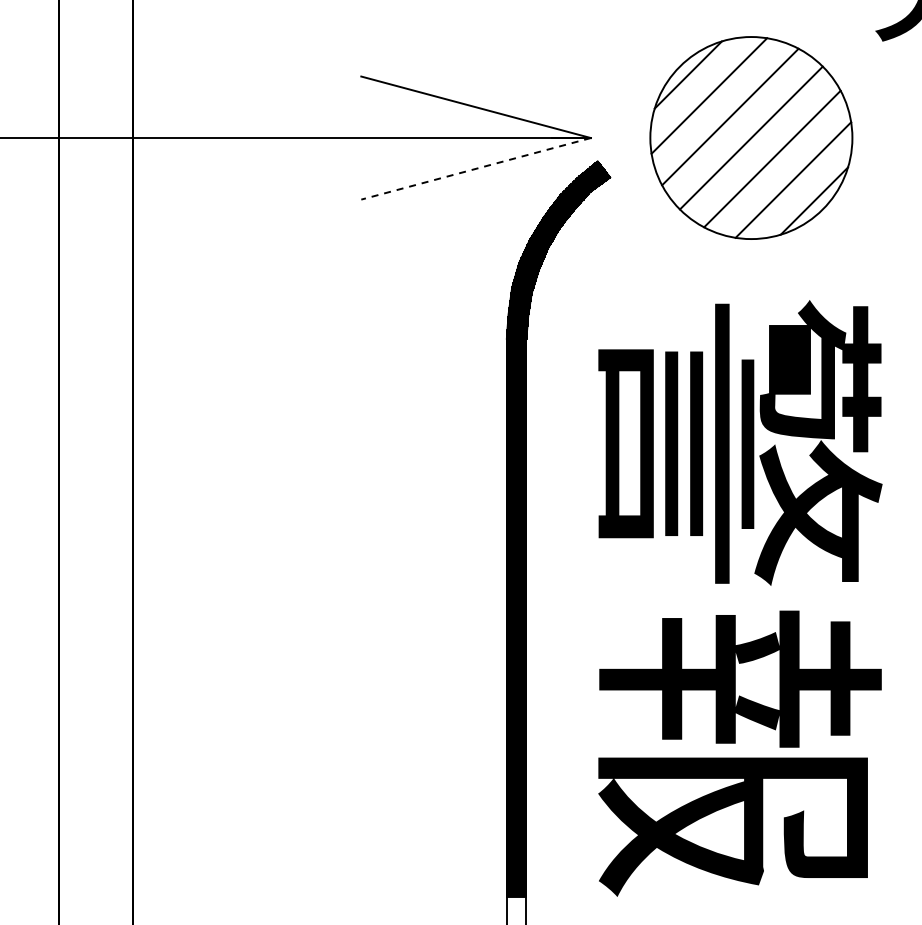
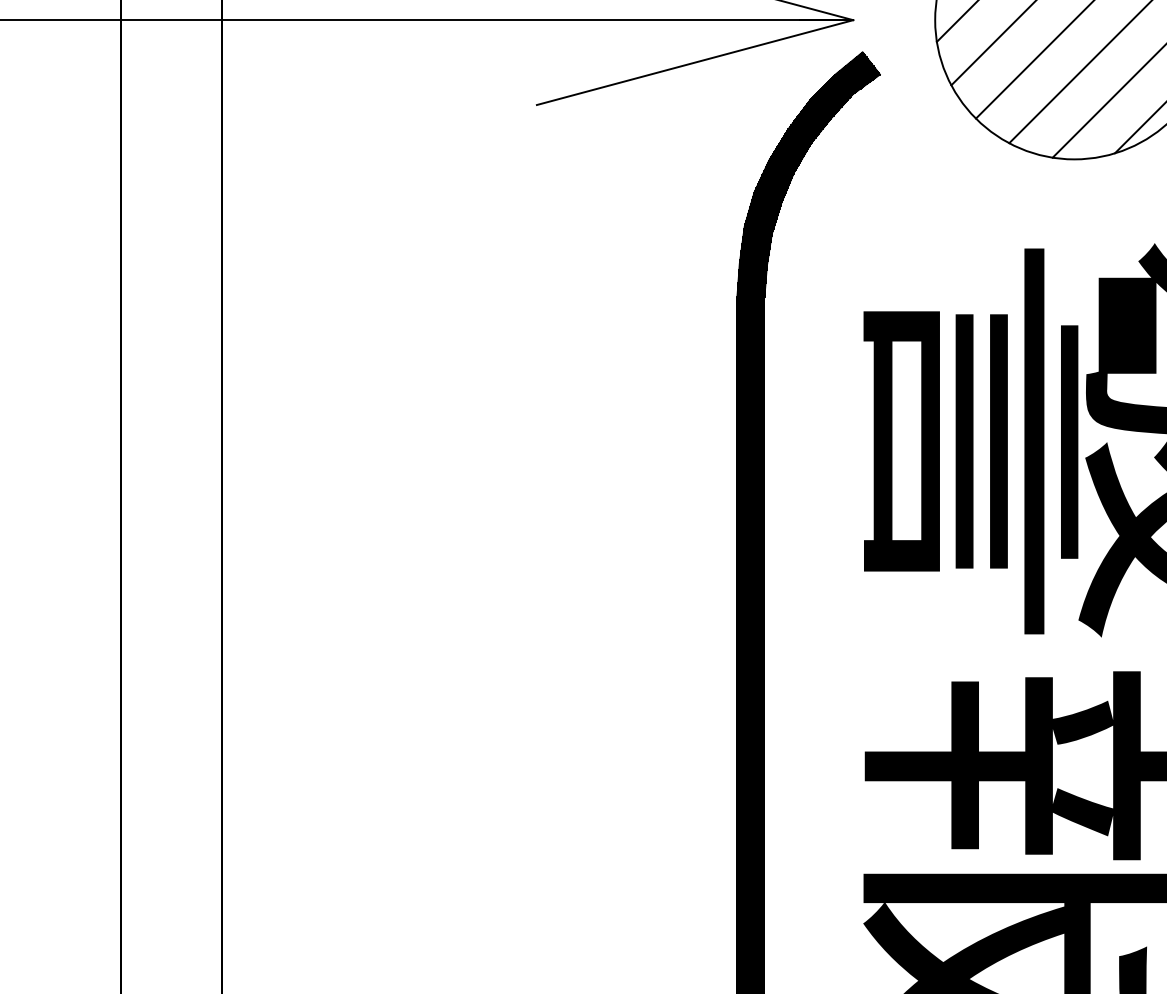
line: (476, 168) -> (695, 62), dashed -> solid

